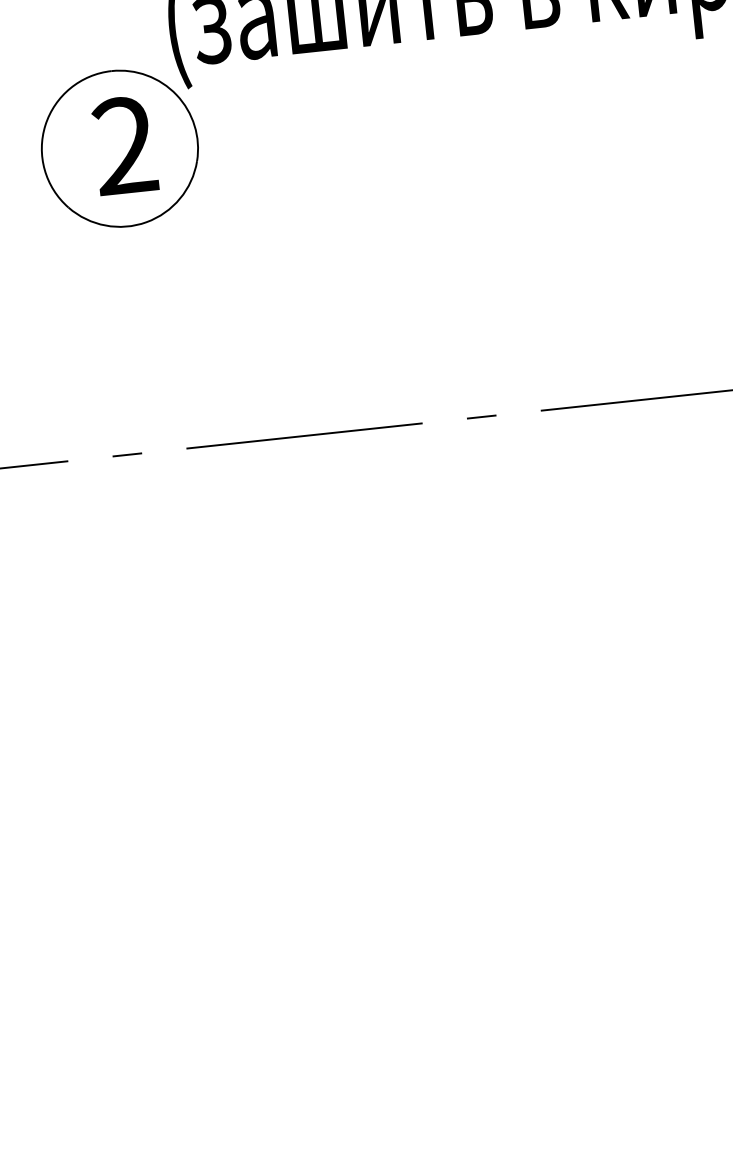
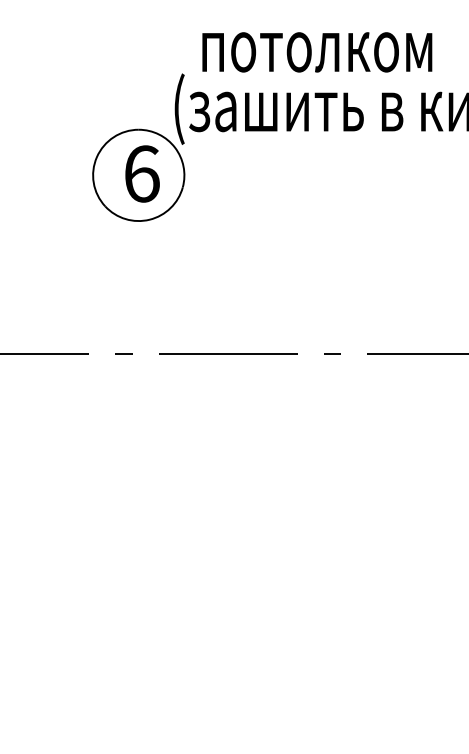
text: (124, 145) -> (141, 173), 2 -> 6

